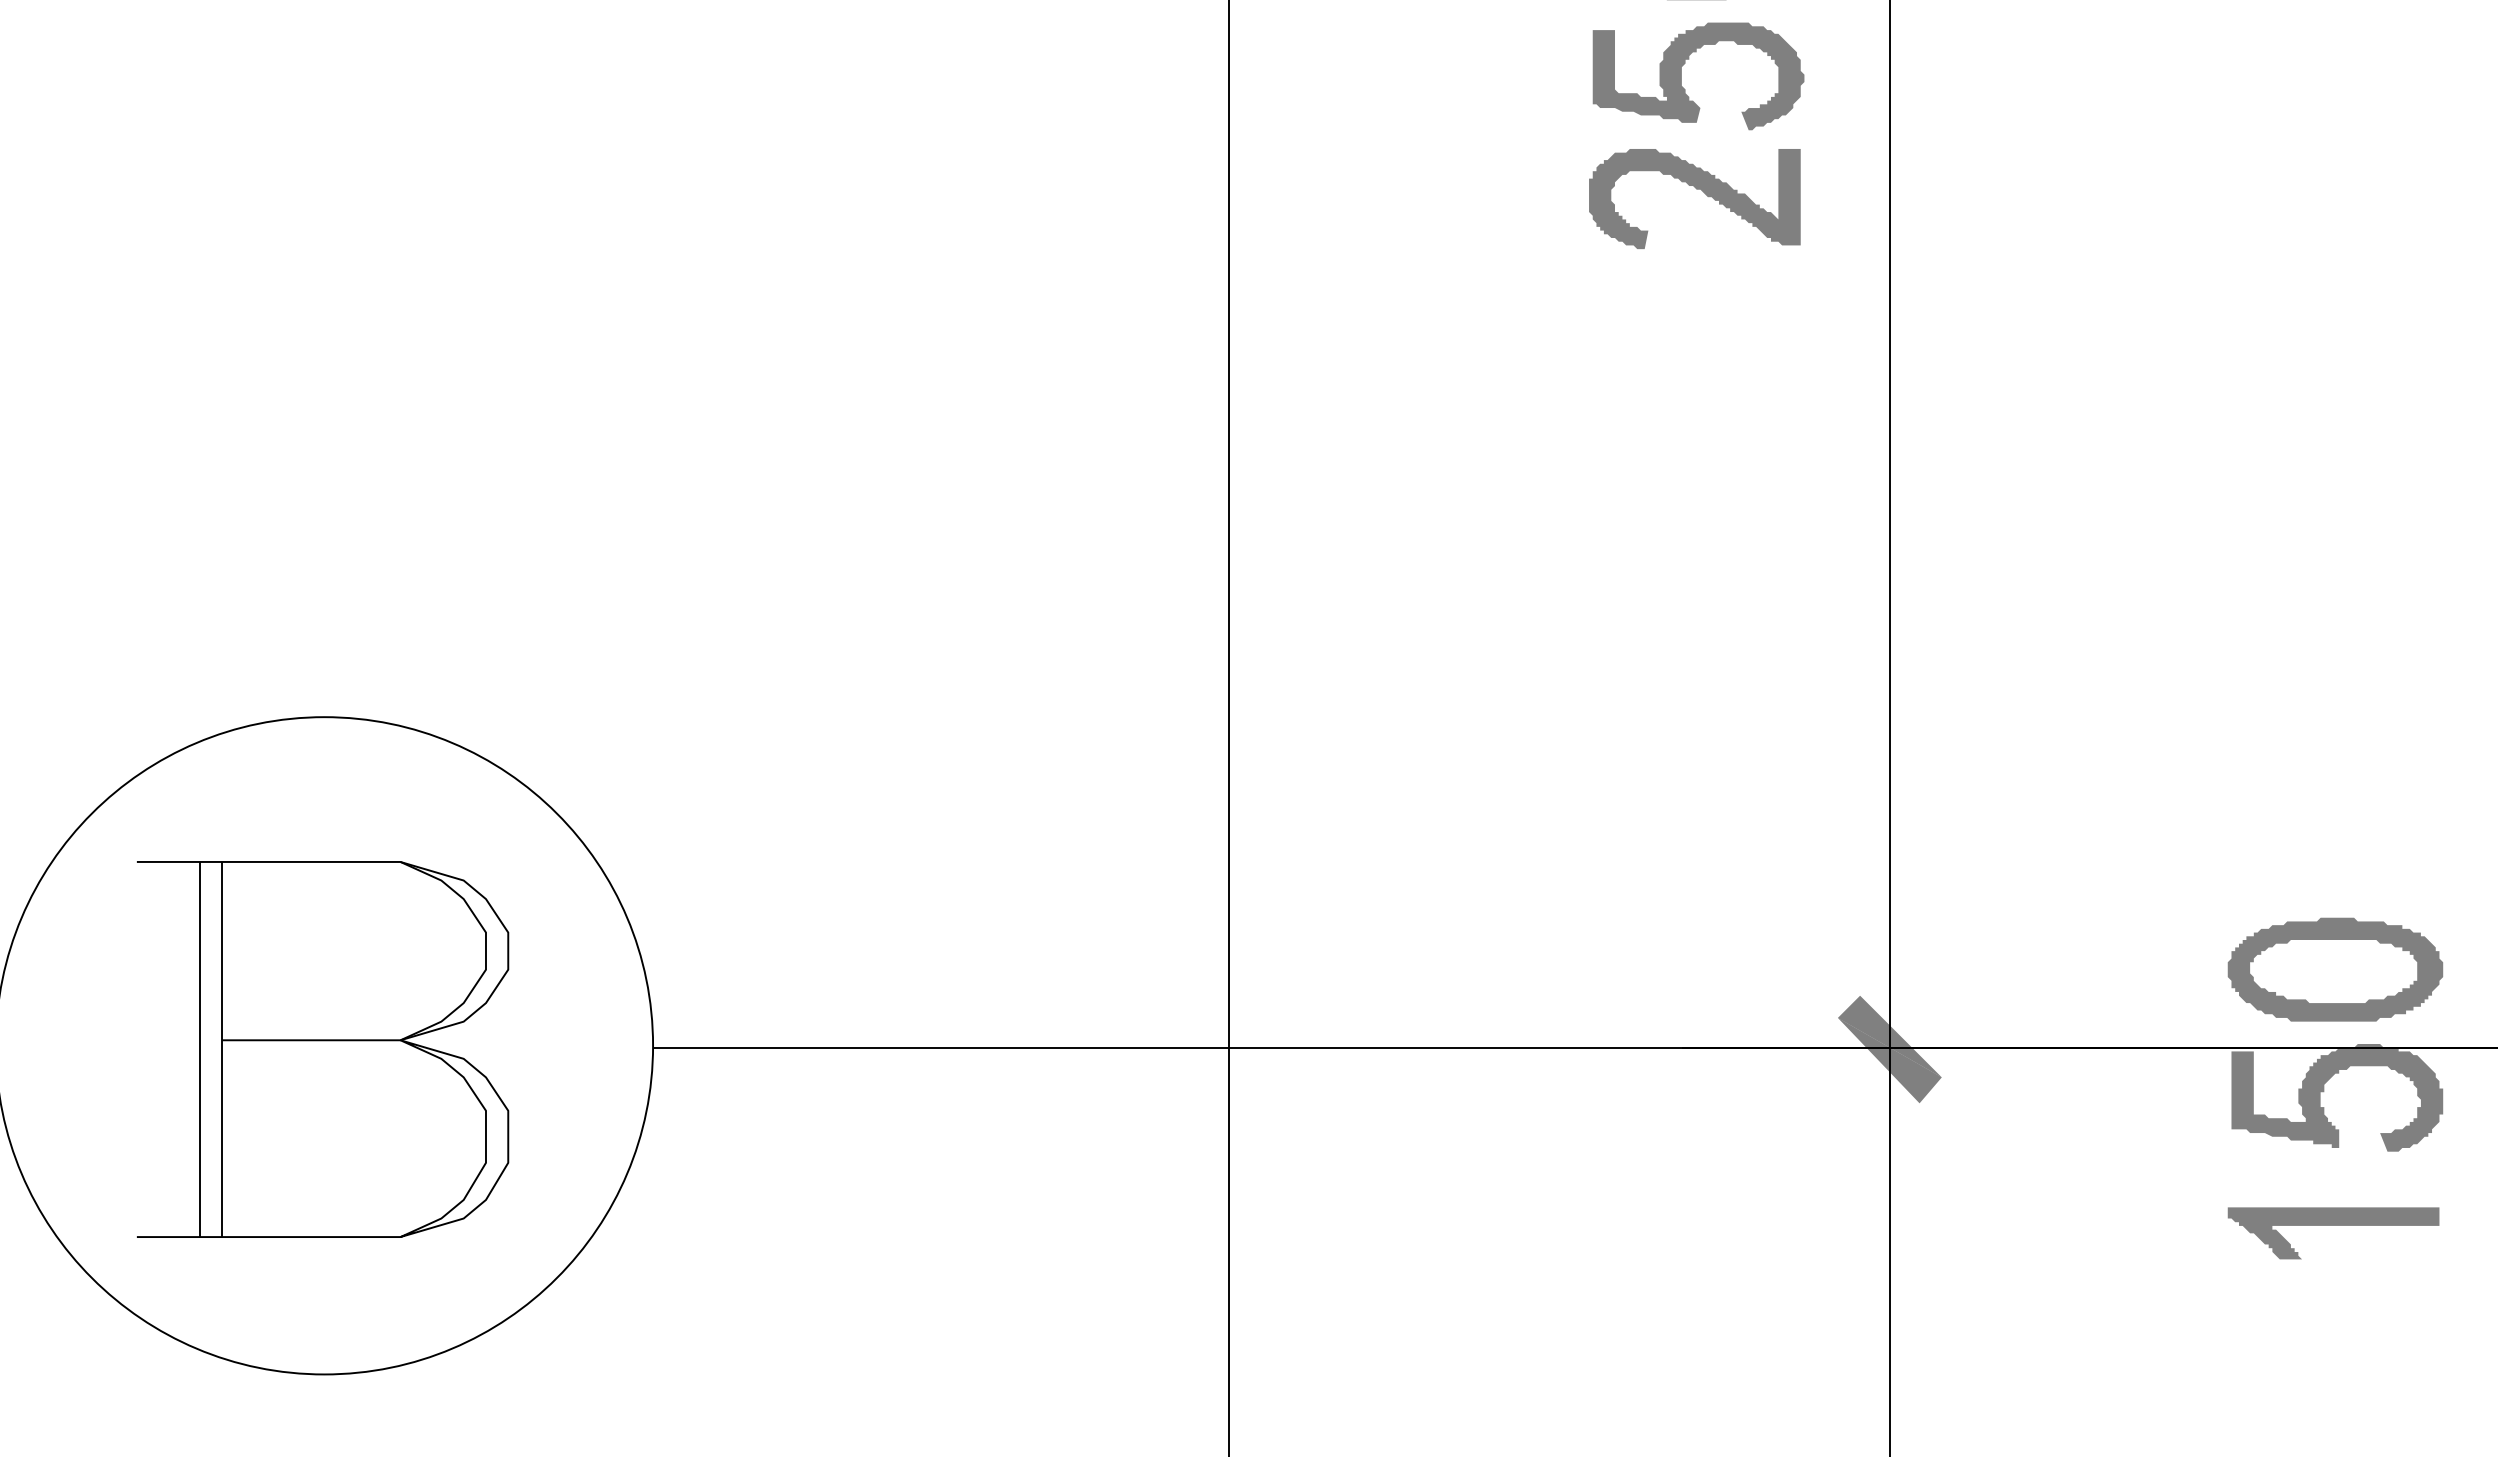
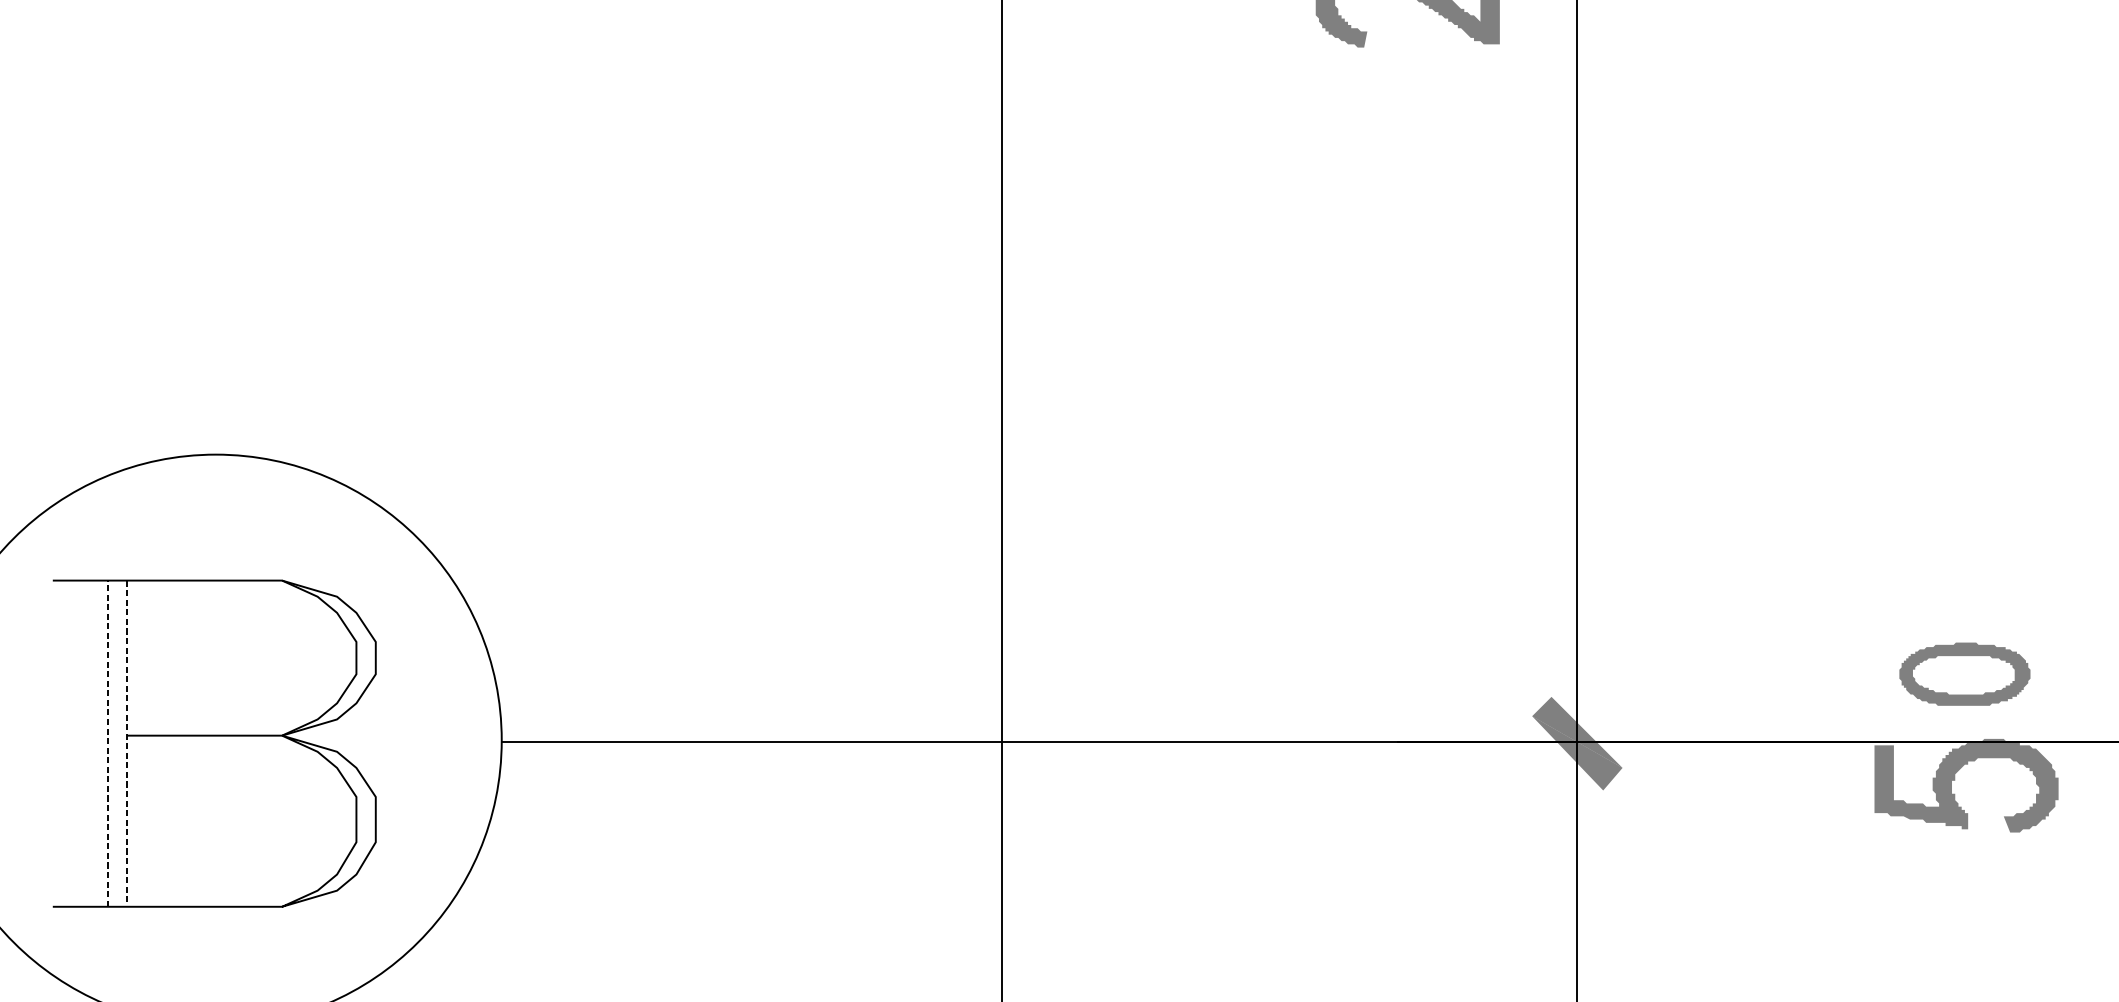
part: (2335, 969) -> (1964, 674), size x0.7
line: (199, 1049) -> (107, 743), solid -> dashed
line: (222, 1049) -> (127, 743), solid -> dashed
part: (2333, 1225) -> (1963, 896), removed

